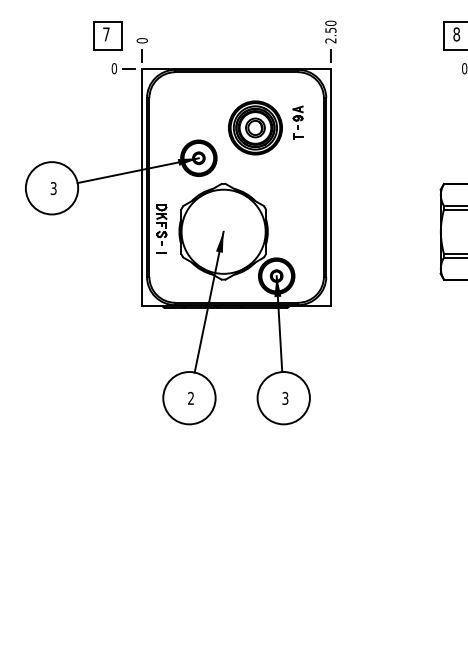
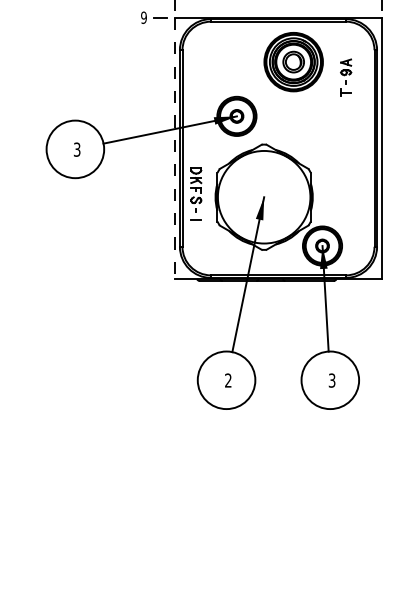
text: (113, 68) -> (143, 17), 0 -> 9
part: (255, 127) -> (293, 61), moved
line: (142, 187) -> (174, 148), solid -> dashed

